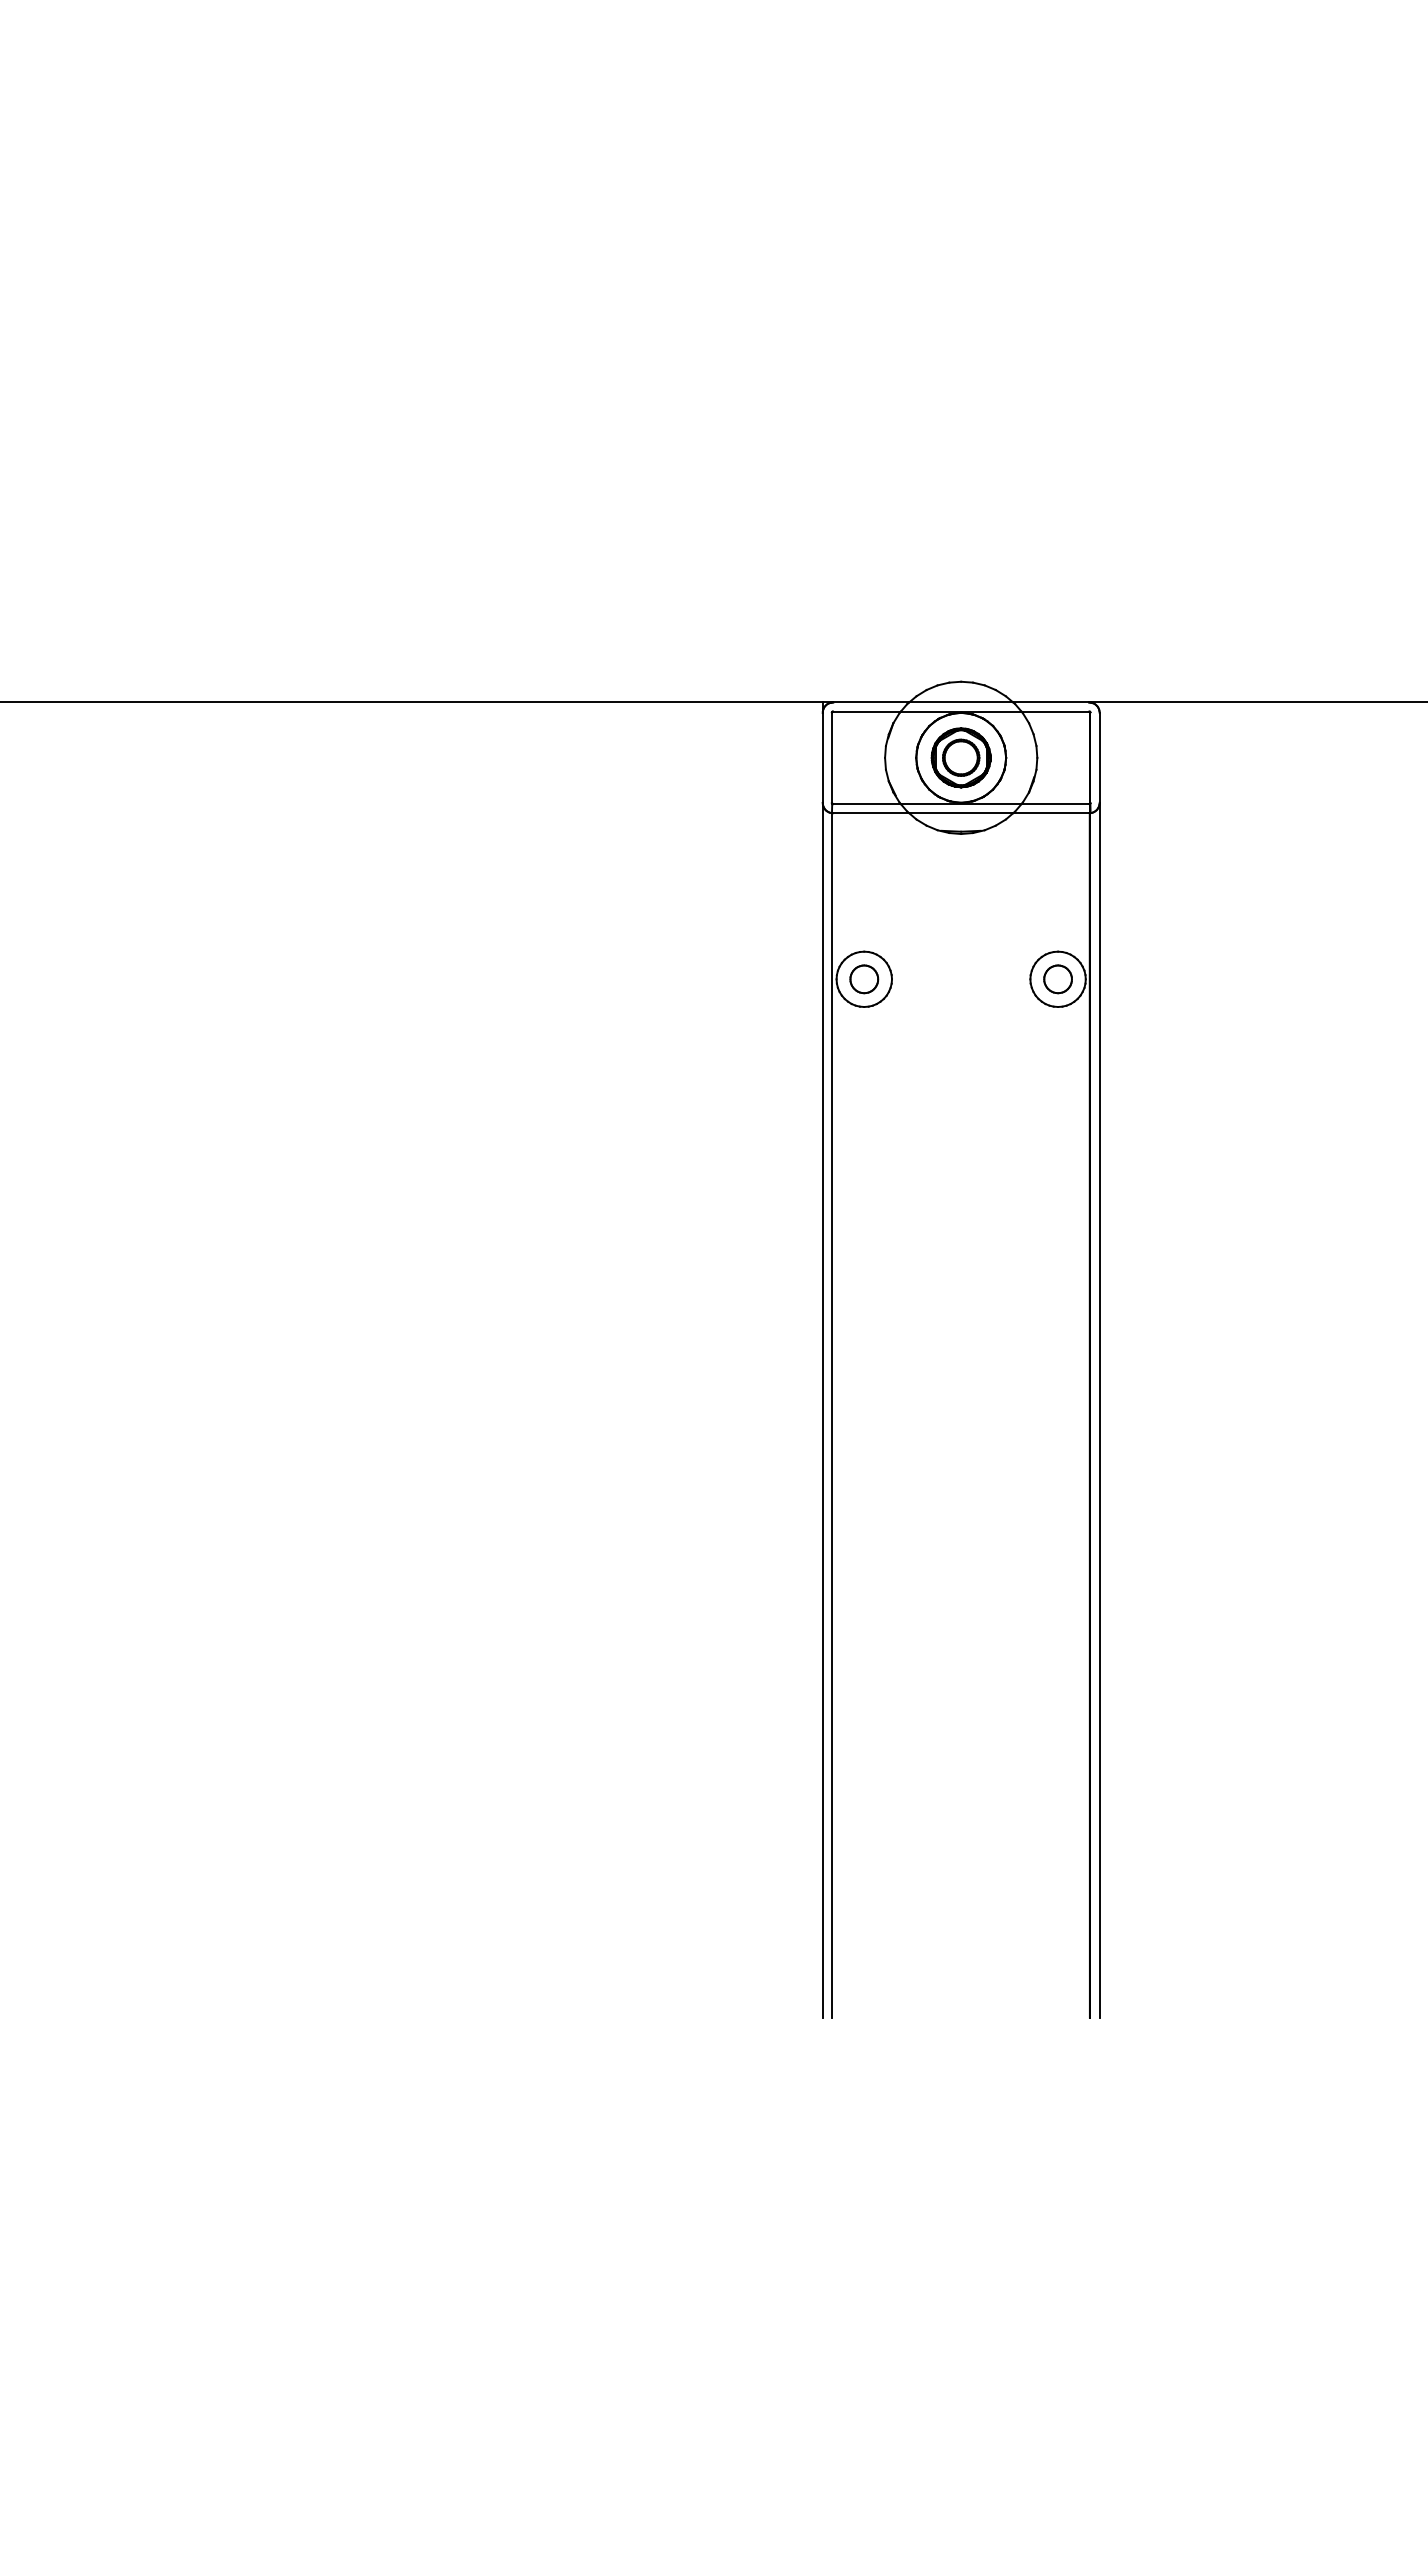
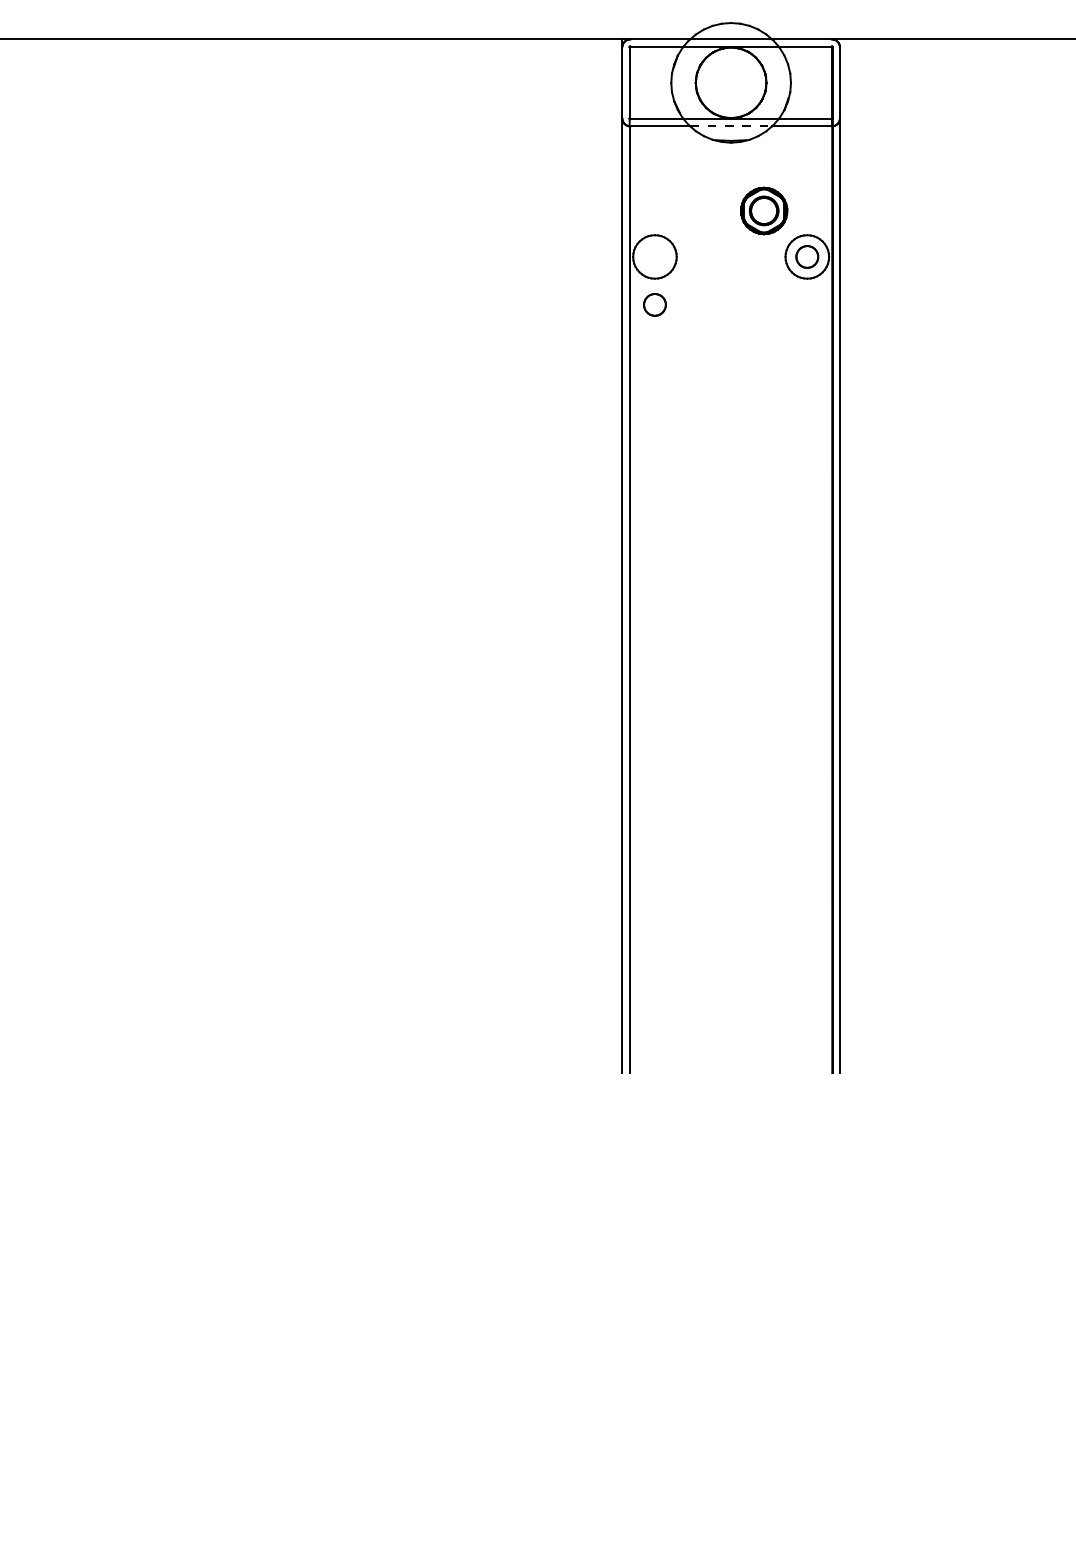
part: (960, 757) -> (763, 210), moved
line: (961, 813) -> (731, 126), solid -> dashed
part: (864, 979) -> (655, 305), moved

